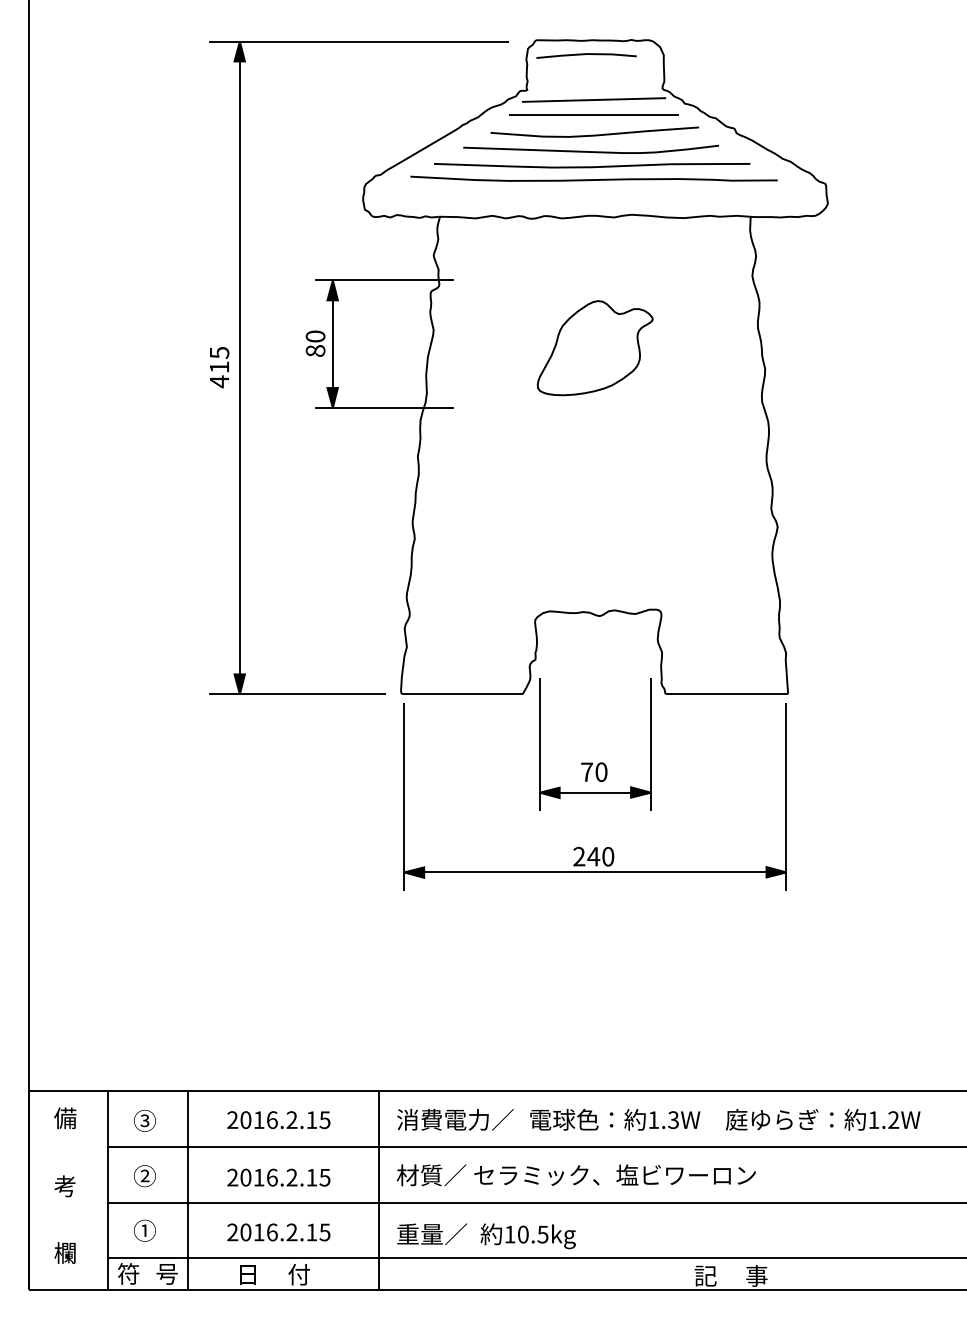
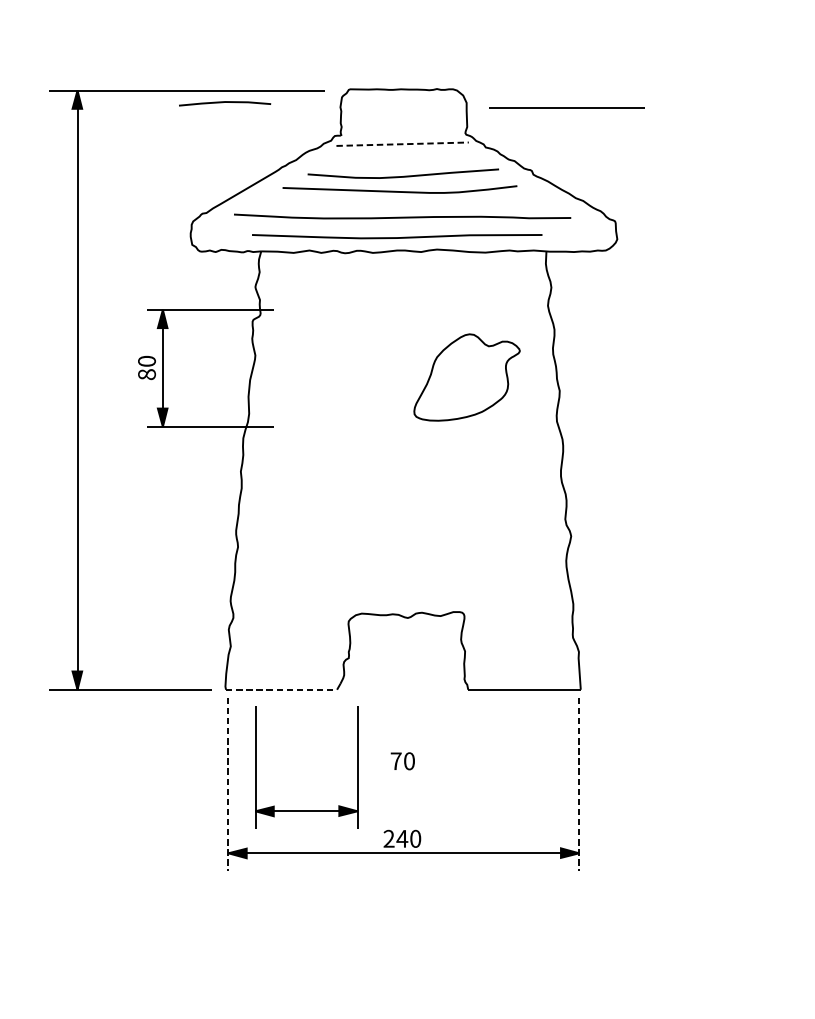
line: (586, 54) -> (224, 102), moved
line: (594, 100) -> (403, 144), solid -> dashed
line: (593, 114) -> (566, 107), moved
curve: (592, 166) -> (397, 237), moved
part: (594, 348) -> (466, 377), moved
part: (219, 367) -> (58, 389), removed
line: (462, 694) -> (281, 689), solid -> dashed
part: (595, 792) -> (306, 811), moved
line: (404, 797) -> (228, 784), solid -> dashed
line: (786, 797) -> (579, 784), solid -> dashed

